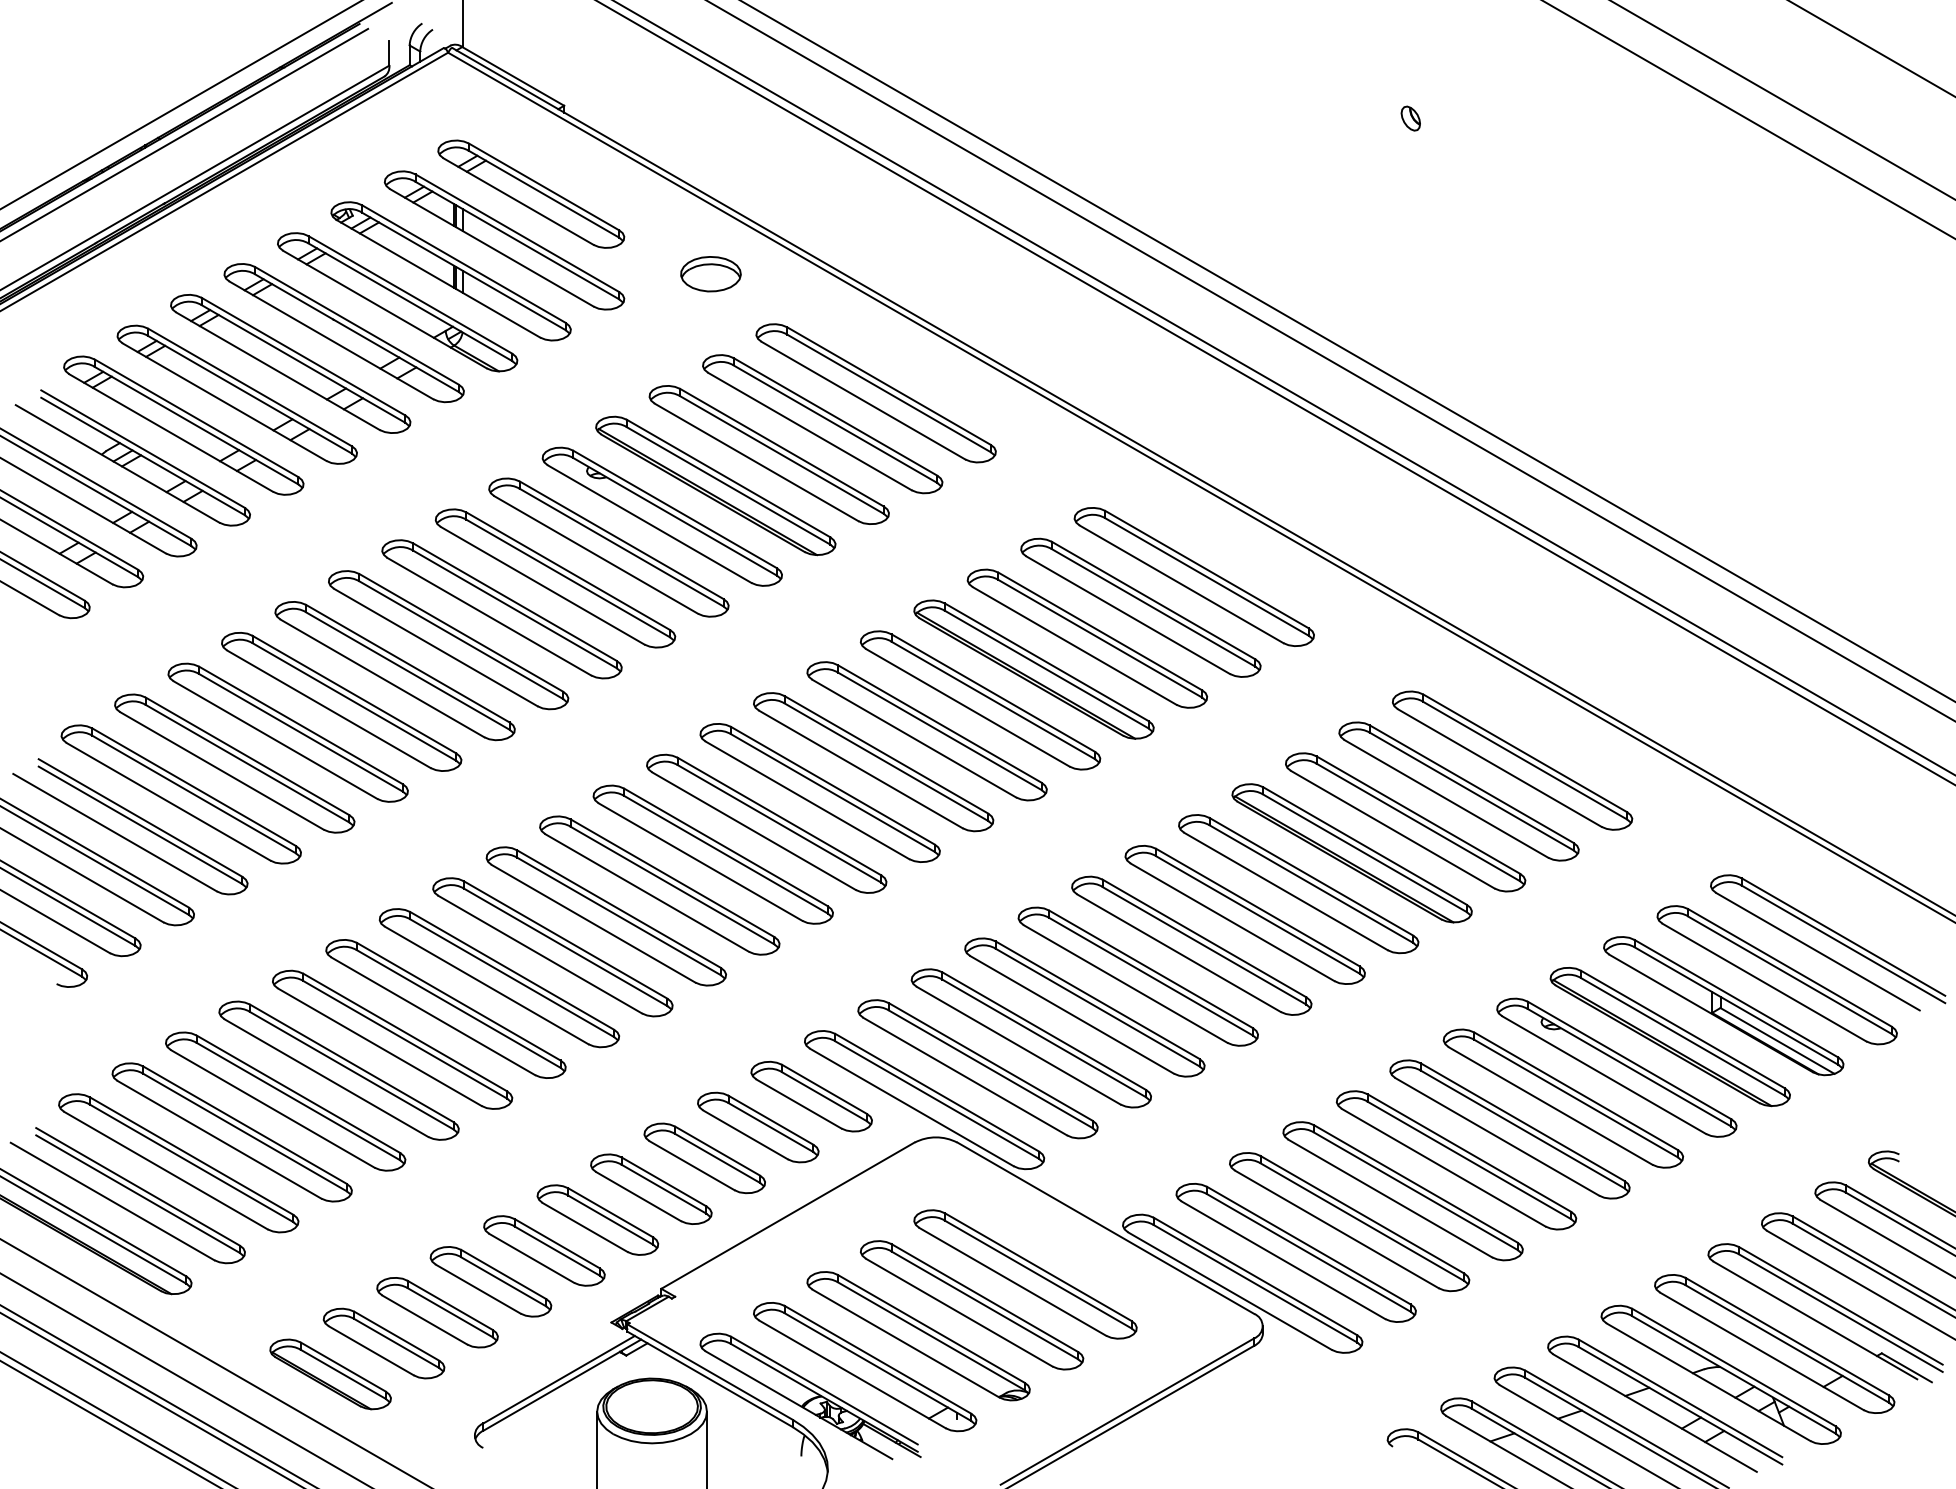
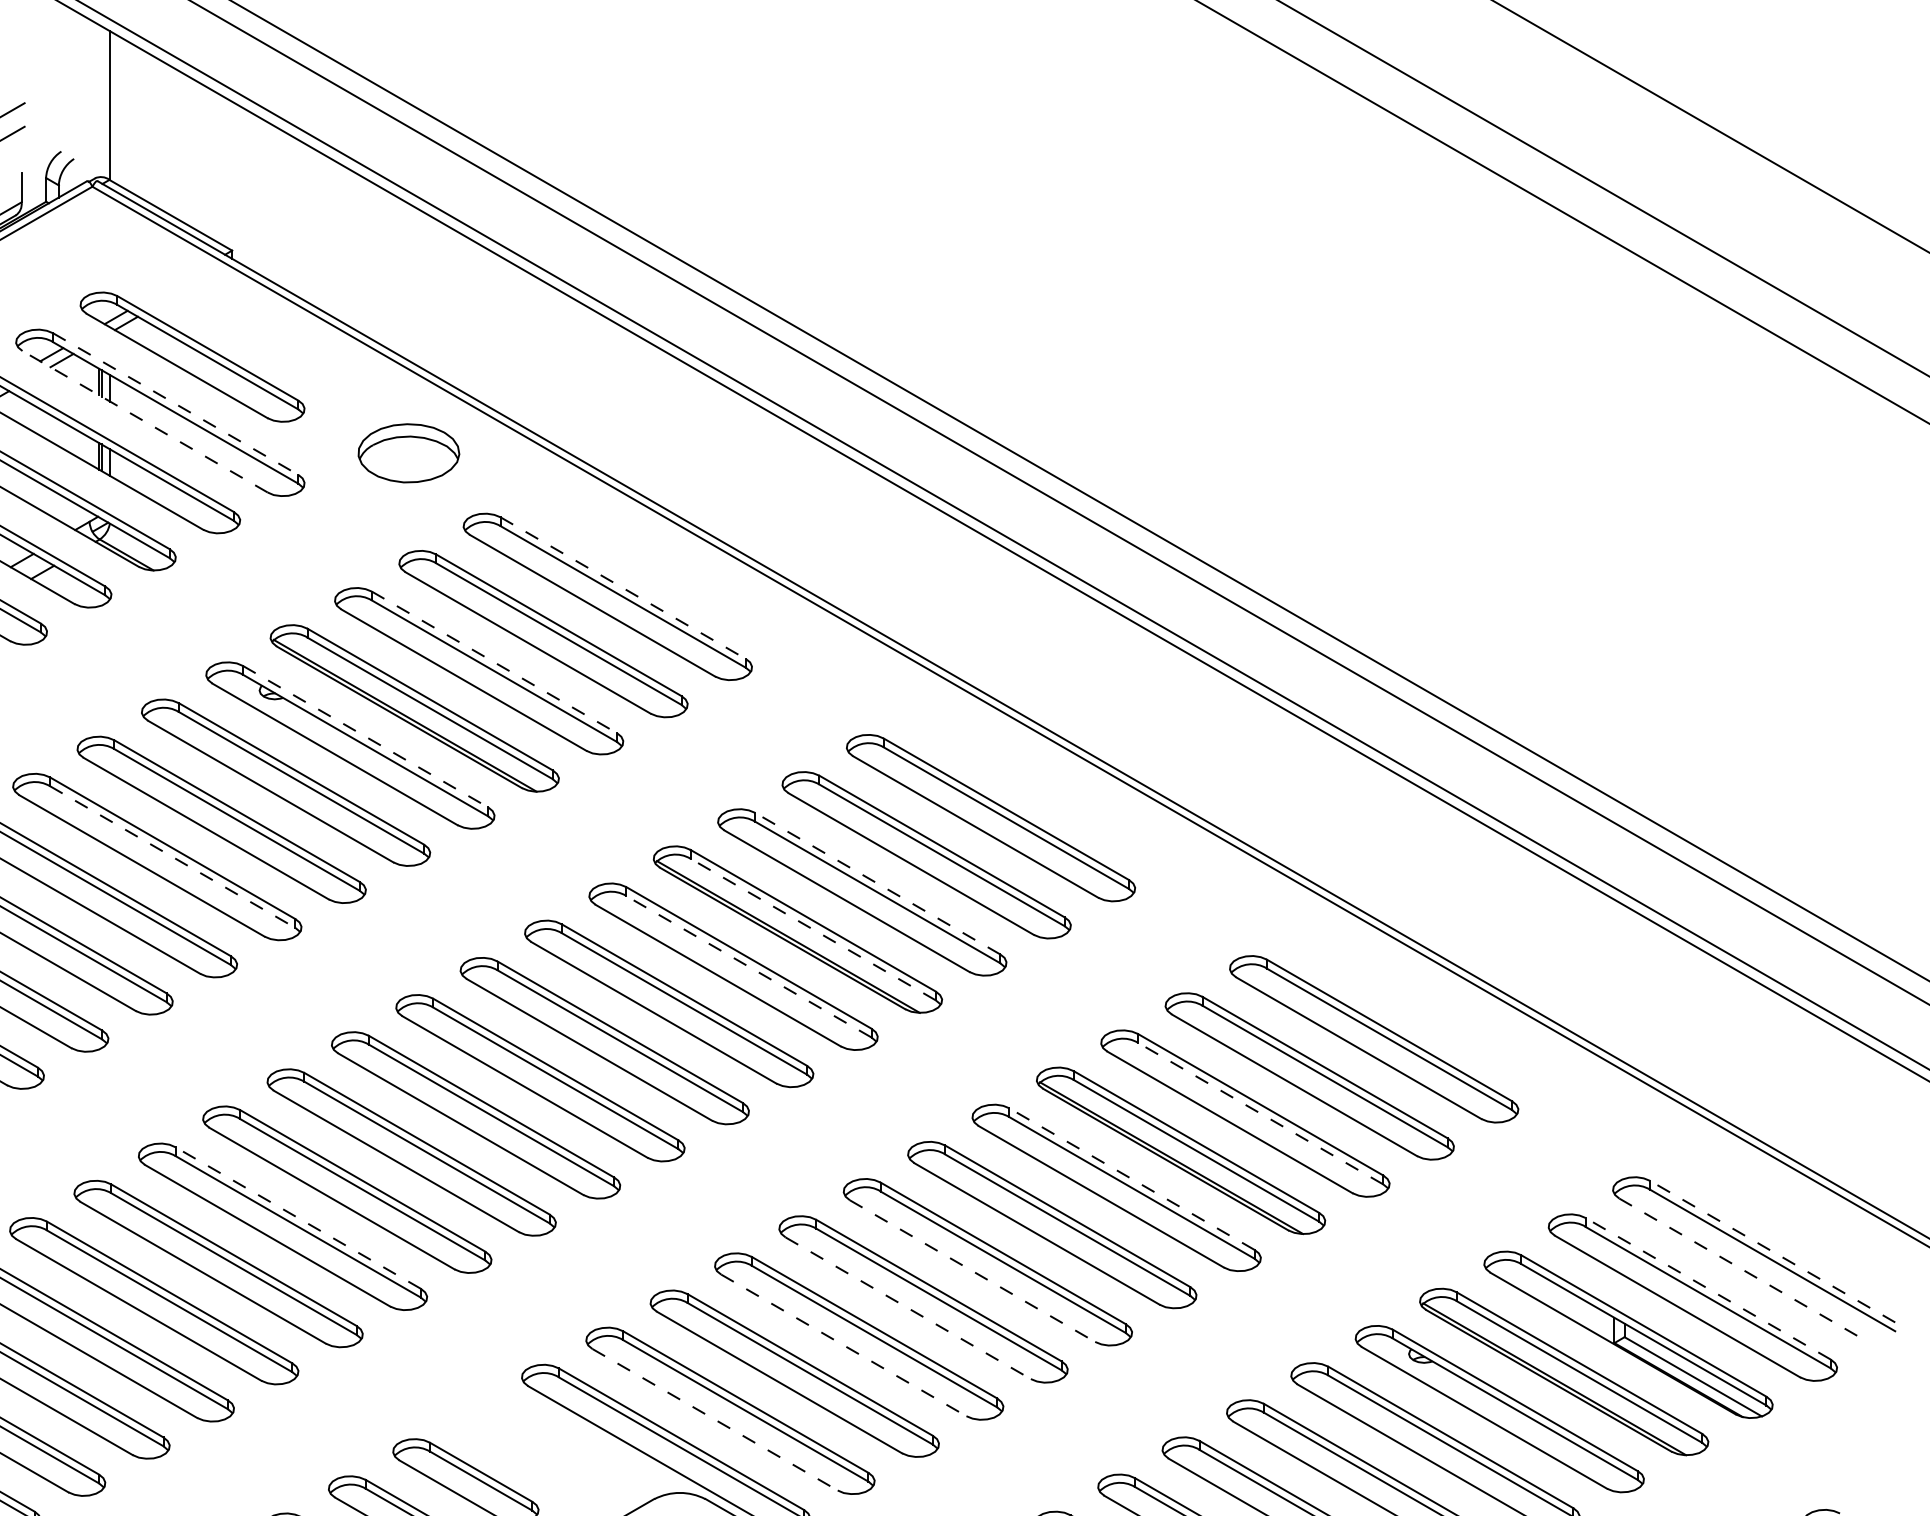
part: (1410, 118) -> (1251, 265), removed
line: (517, 233) -> (175, 404), solid -> dashed
line: (491, 247) -> (144, 421), solid -> dashed
part: (710, 274) -> (408, 453), size x1.4
line: (888, 386) -> (622, 588), solid -> dashed
line: (782, 447) -> (495, 662), solid -> dashed
line: (675, 509) -> (366, 736), solid -> dashed
line: (514, 609) -> (172, 857), solid -> dashed
line: (1100, 631) -> (877, 883), solid -> dashed
line: (1046, 669) -> (812, 929), solid -> dashed
line: (993, 700) -> (749, 966), solid -> dashed
line: (1418, 822) -> (1260, 1113), solid -> dashed
line: (1311, 876) -> (1132, 1178), solid -> dashed
line: (619, 909) -> (298, 1218), solid -> dashed
line: (1843, 937) -> (1772, 1252), solid -> dashed
line: (1817, 951) -> (1741, 1269), solid -> dashed
line: (1179, 953) -> (973, 1271), solid -> dashed
line: (1789, 967) -> (1707, 1288), solid -> dashed
line: (1125, 984) -> (908, 1308), solid -> dashed
line: (1072, 1014) -> (844, 1344), solid -> dashed
line: (965, 1076) -> (715, 1419), solid -> dashed
part: (811, 1096) -> (529, 1443), removed

